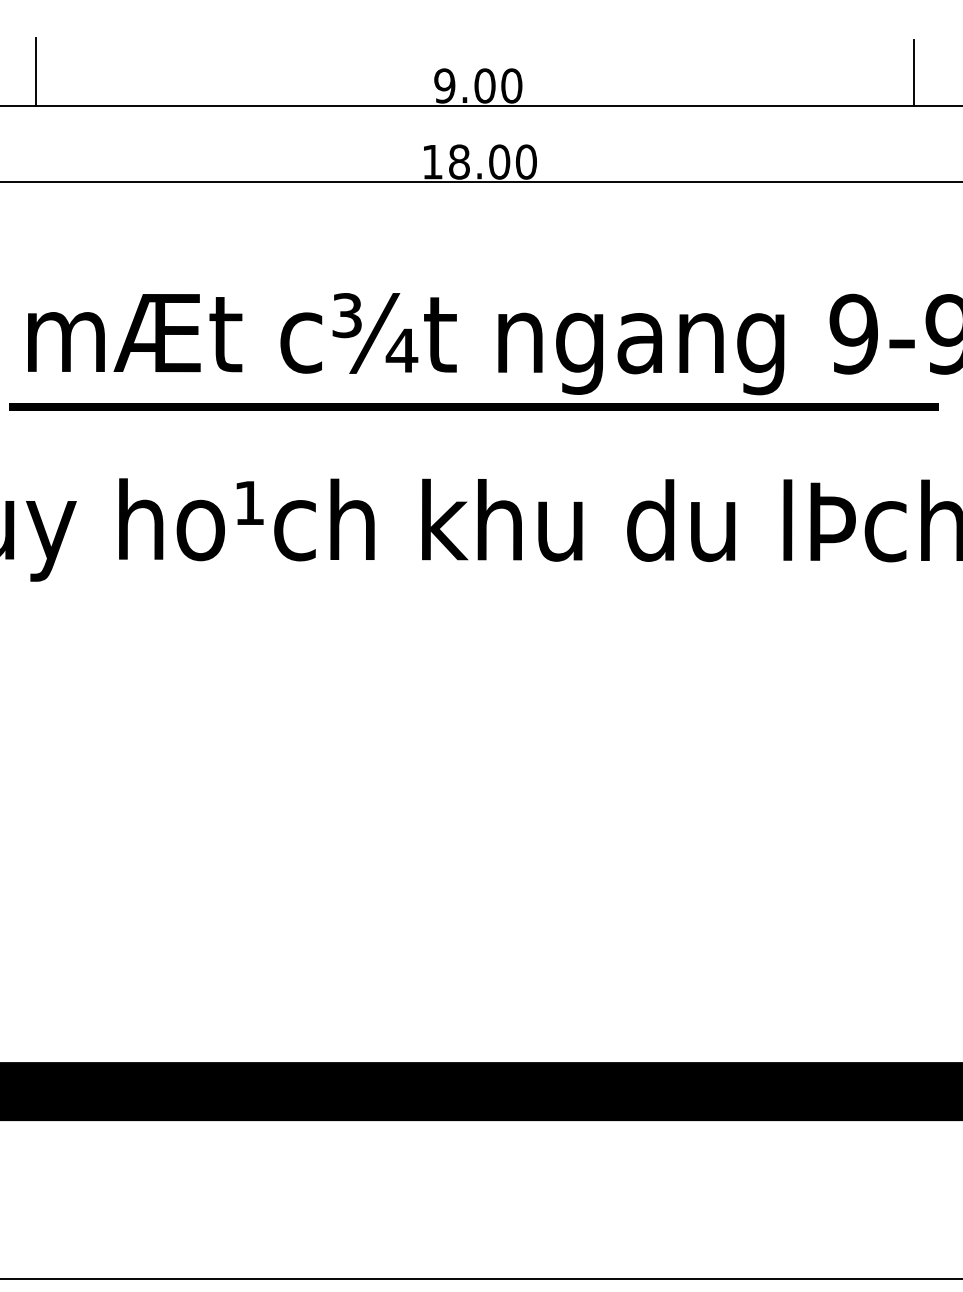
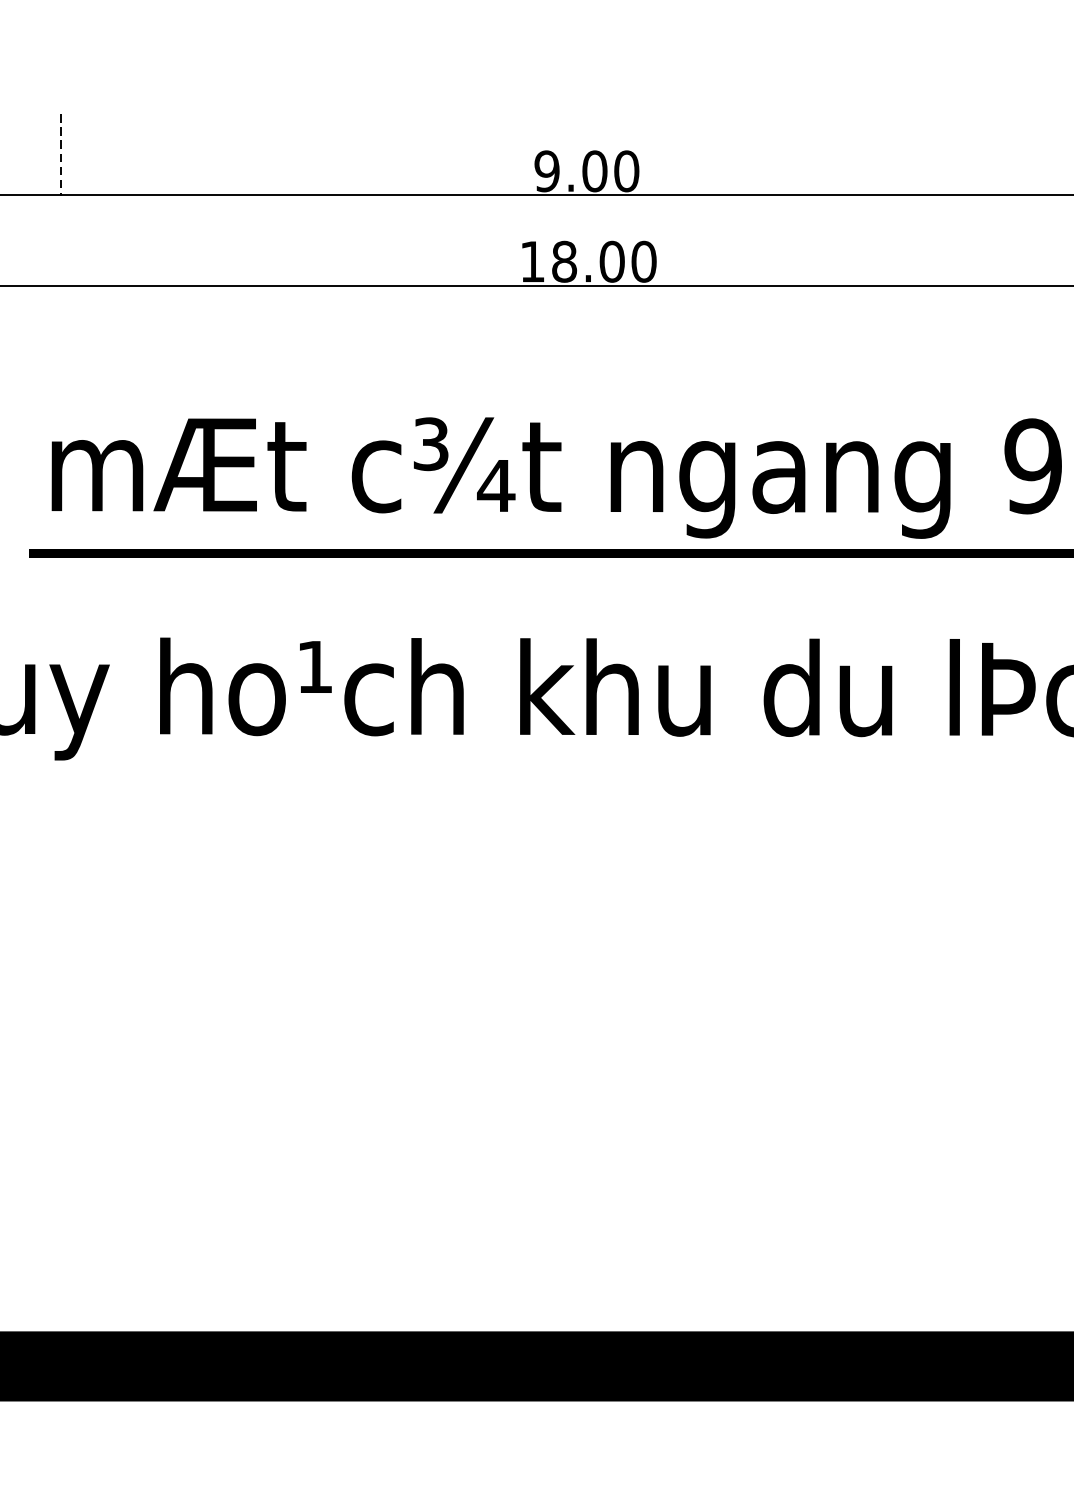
line: (36, 72) -> (61, 155), solid -> dashed

